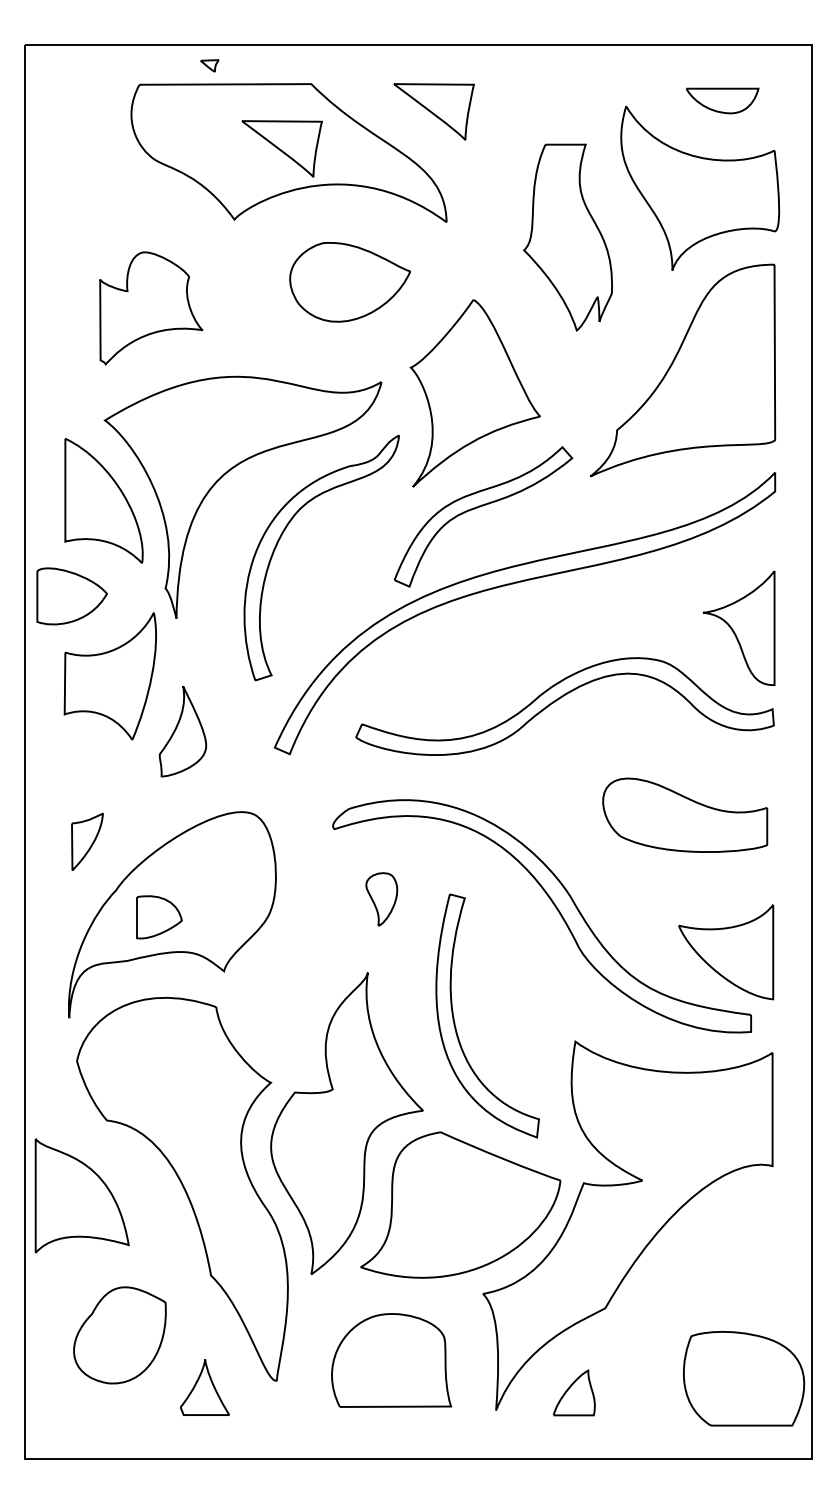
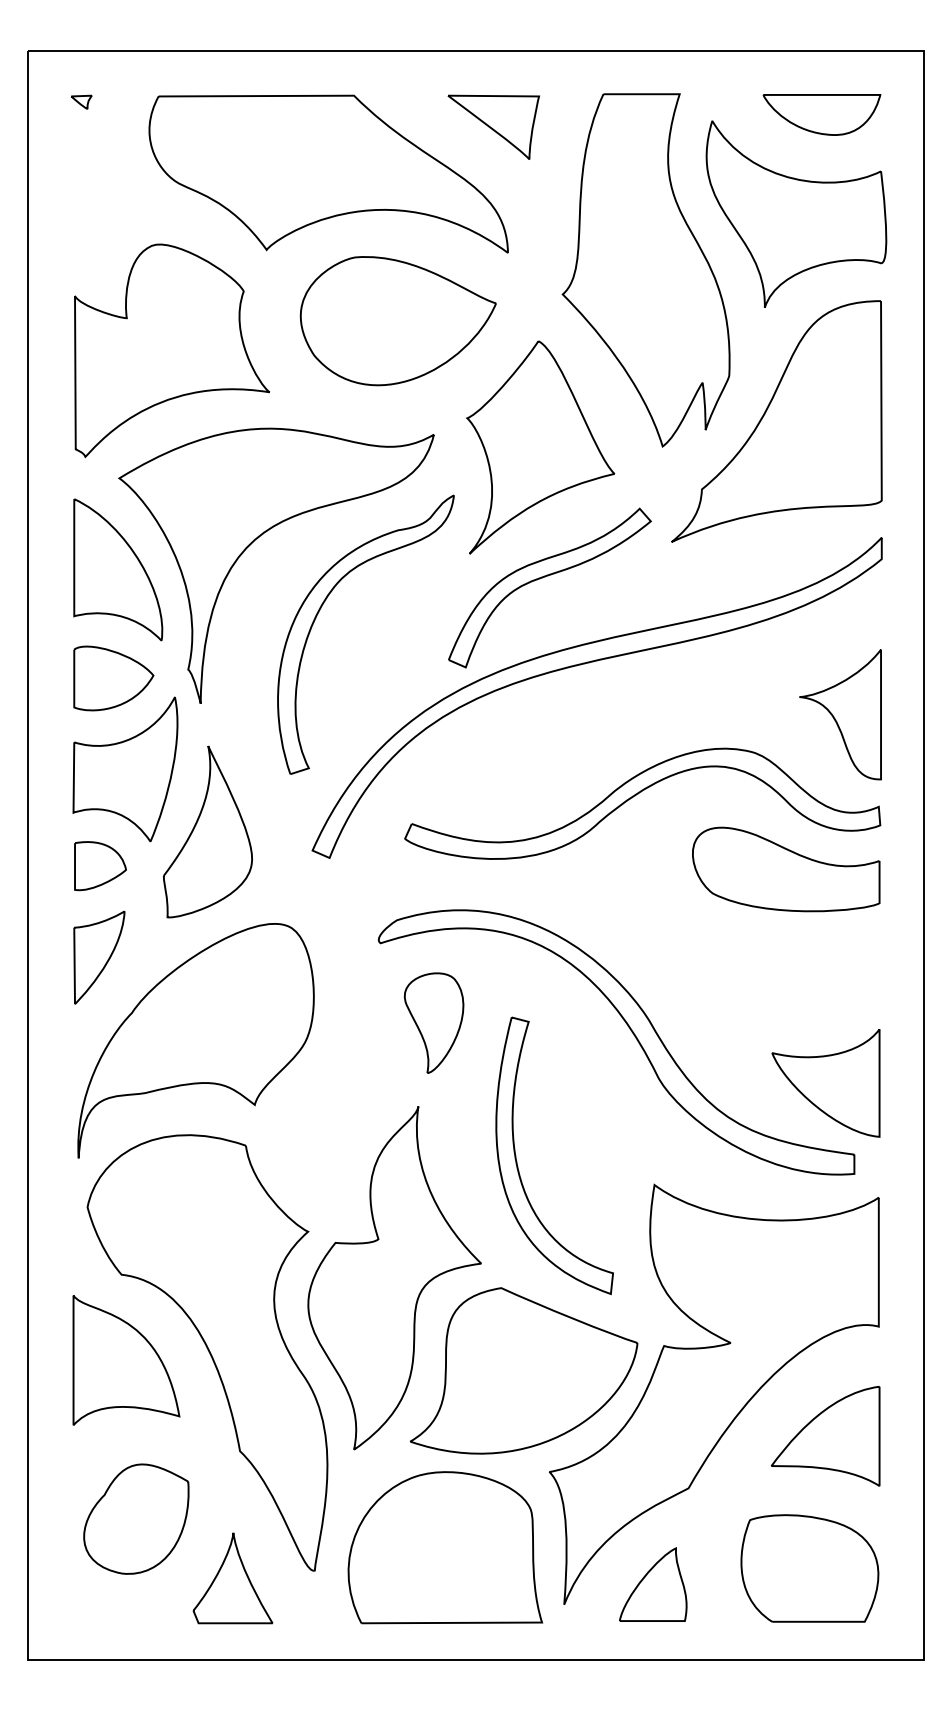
part: (209, 65) -> (81, 101), moved
part: (722, 100) -> (821, 114), size x1.43
part: (281, 148) -> (320, 168), removed
part: (567, 237) -> (645, 270), size x1.67
part: (349, 282) -> (397, 321), size x1.43
part: (151, 308) -> (172, 350), size x1.67
part: (71, 596) -> (113, 678), moved
part: (182, 731) -> (207, 832), size x1.67
part: (685, 814) -> (786, 868), moved
part: (87, 841) -> (99, 957), size x1.43
part: (381, 899) -> (433, 1023), size x1.67
part: (159, 917) -> (100, 866), moved
part: (81, 1195) -> (125, 1360), moved
part: (725, 1262) -> (825, 1436), added
part: (391, 1360) -> (445, 1547), size x1.43
part: (744, 1378) -> (810, 1568), moved
part: (204, 1387) -> (232, 1578), size x1.43
part: (574, 1392) -> (653, 1584), size x1.43

